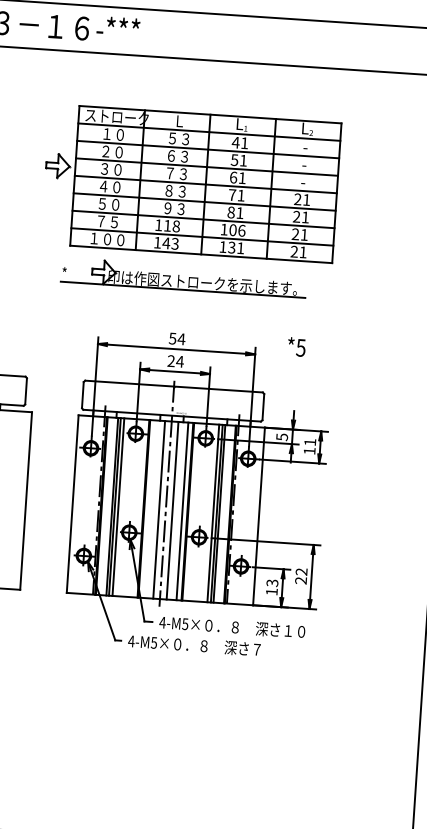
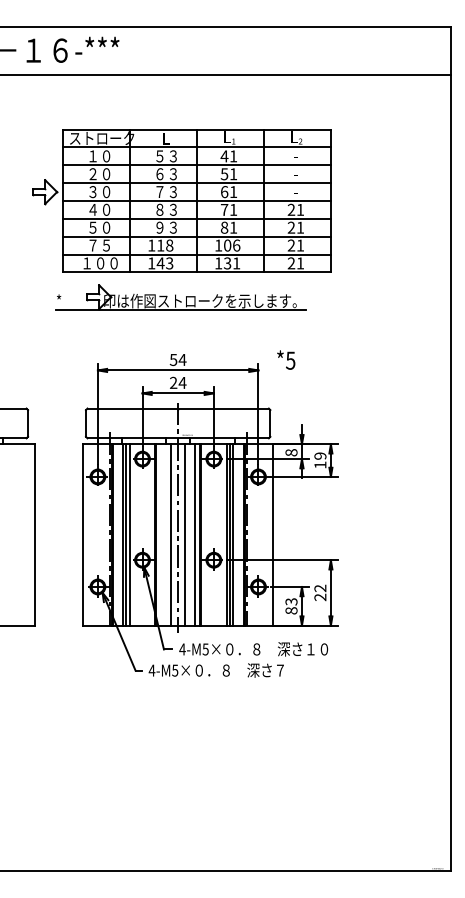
text: (297, 346) -> (286, 359), moved
text: (282, 436) -> (291, 452), 5 -> 8
text: (310, 441) -> (320, 455), 11 -> 19
text: (271, 591) -> (291, 610), 13 -> 83

